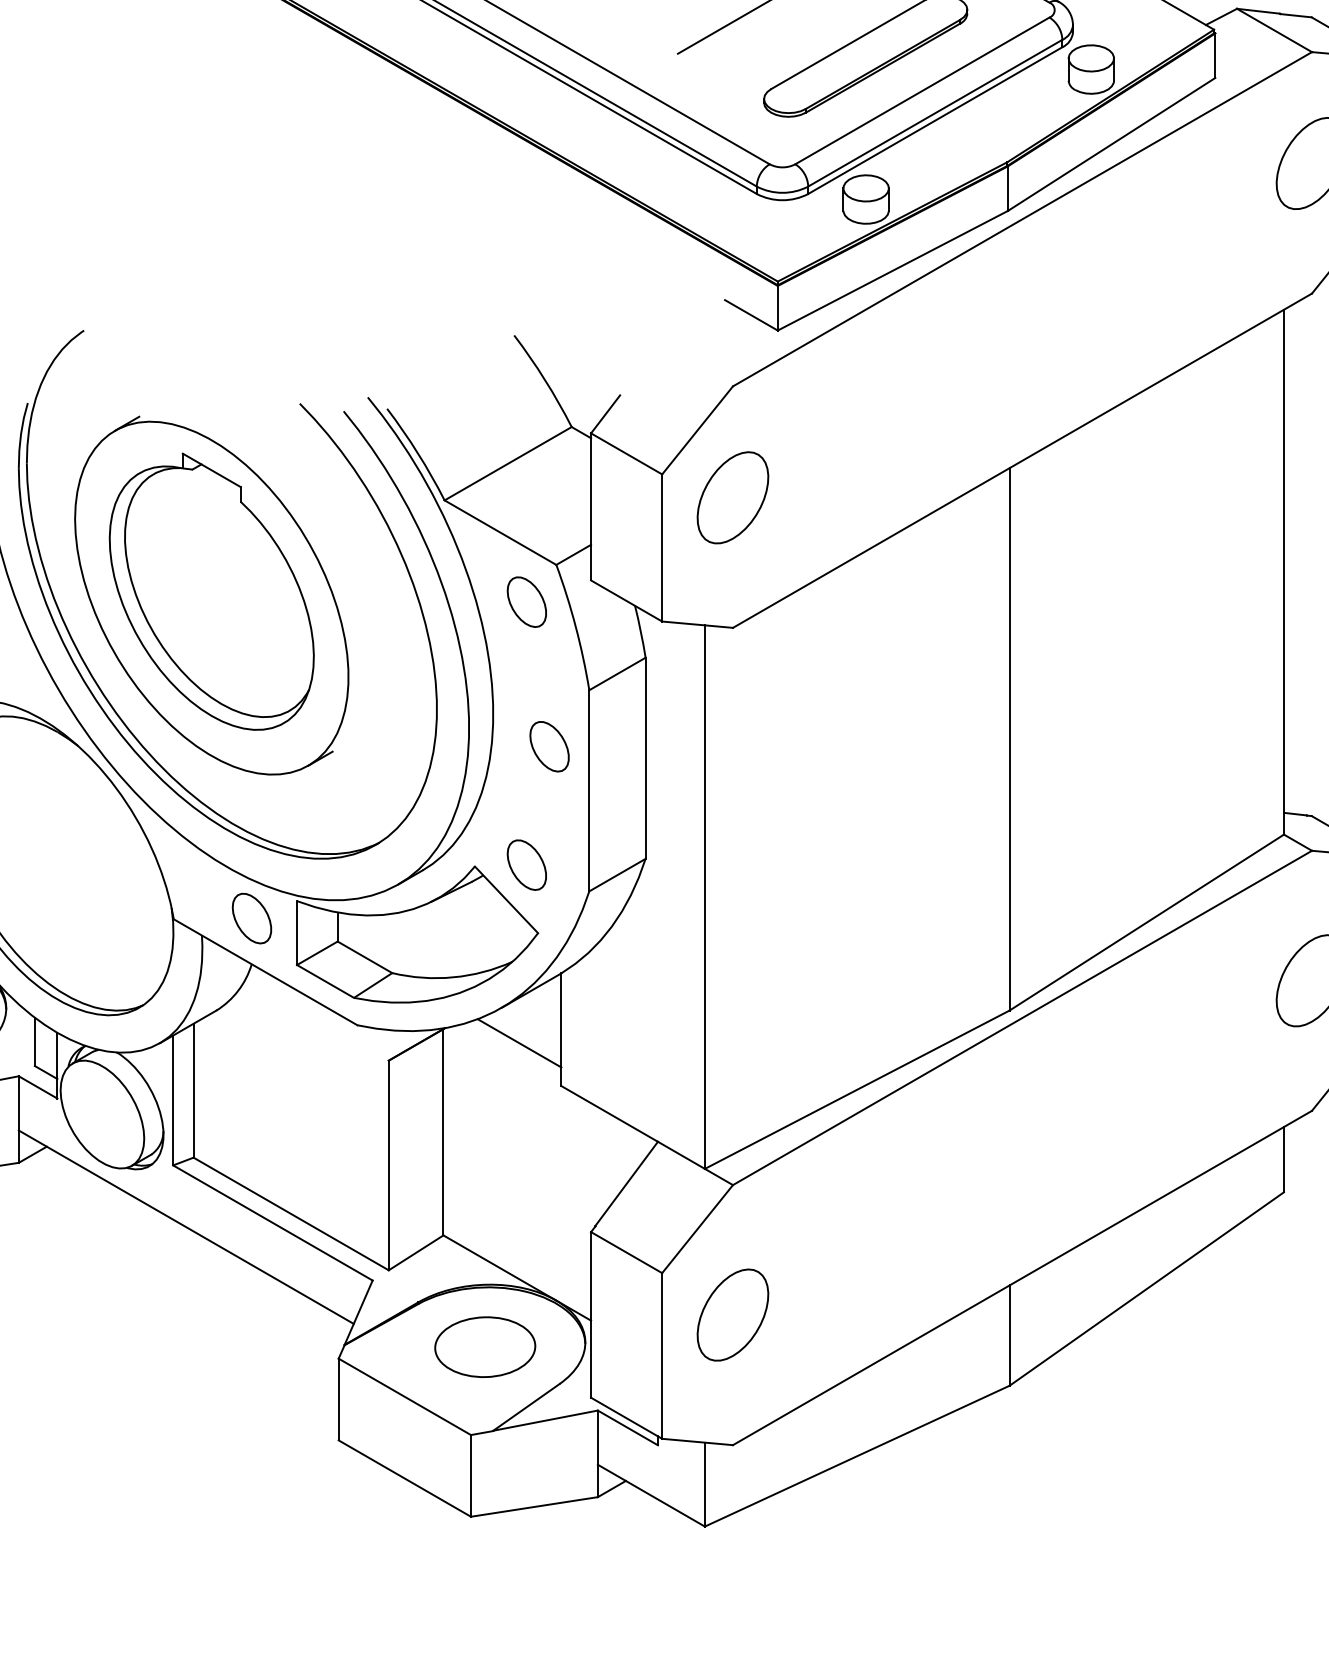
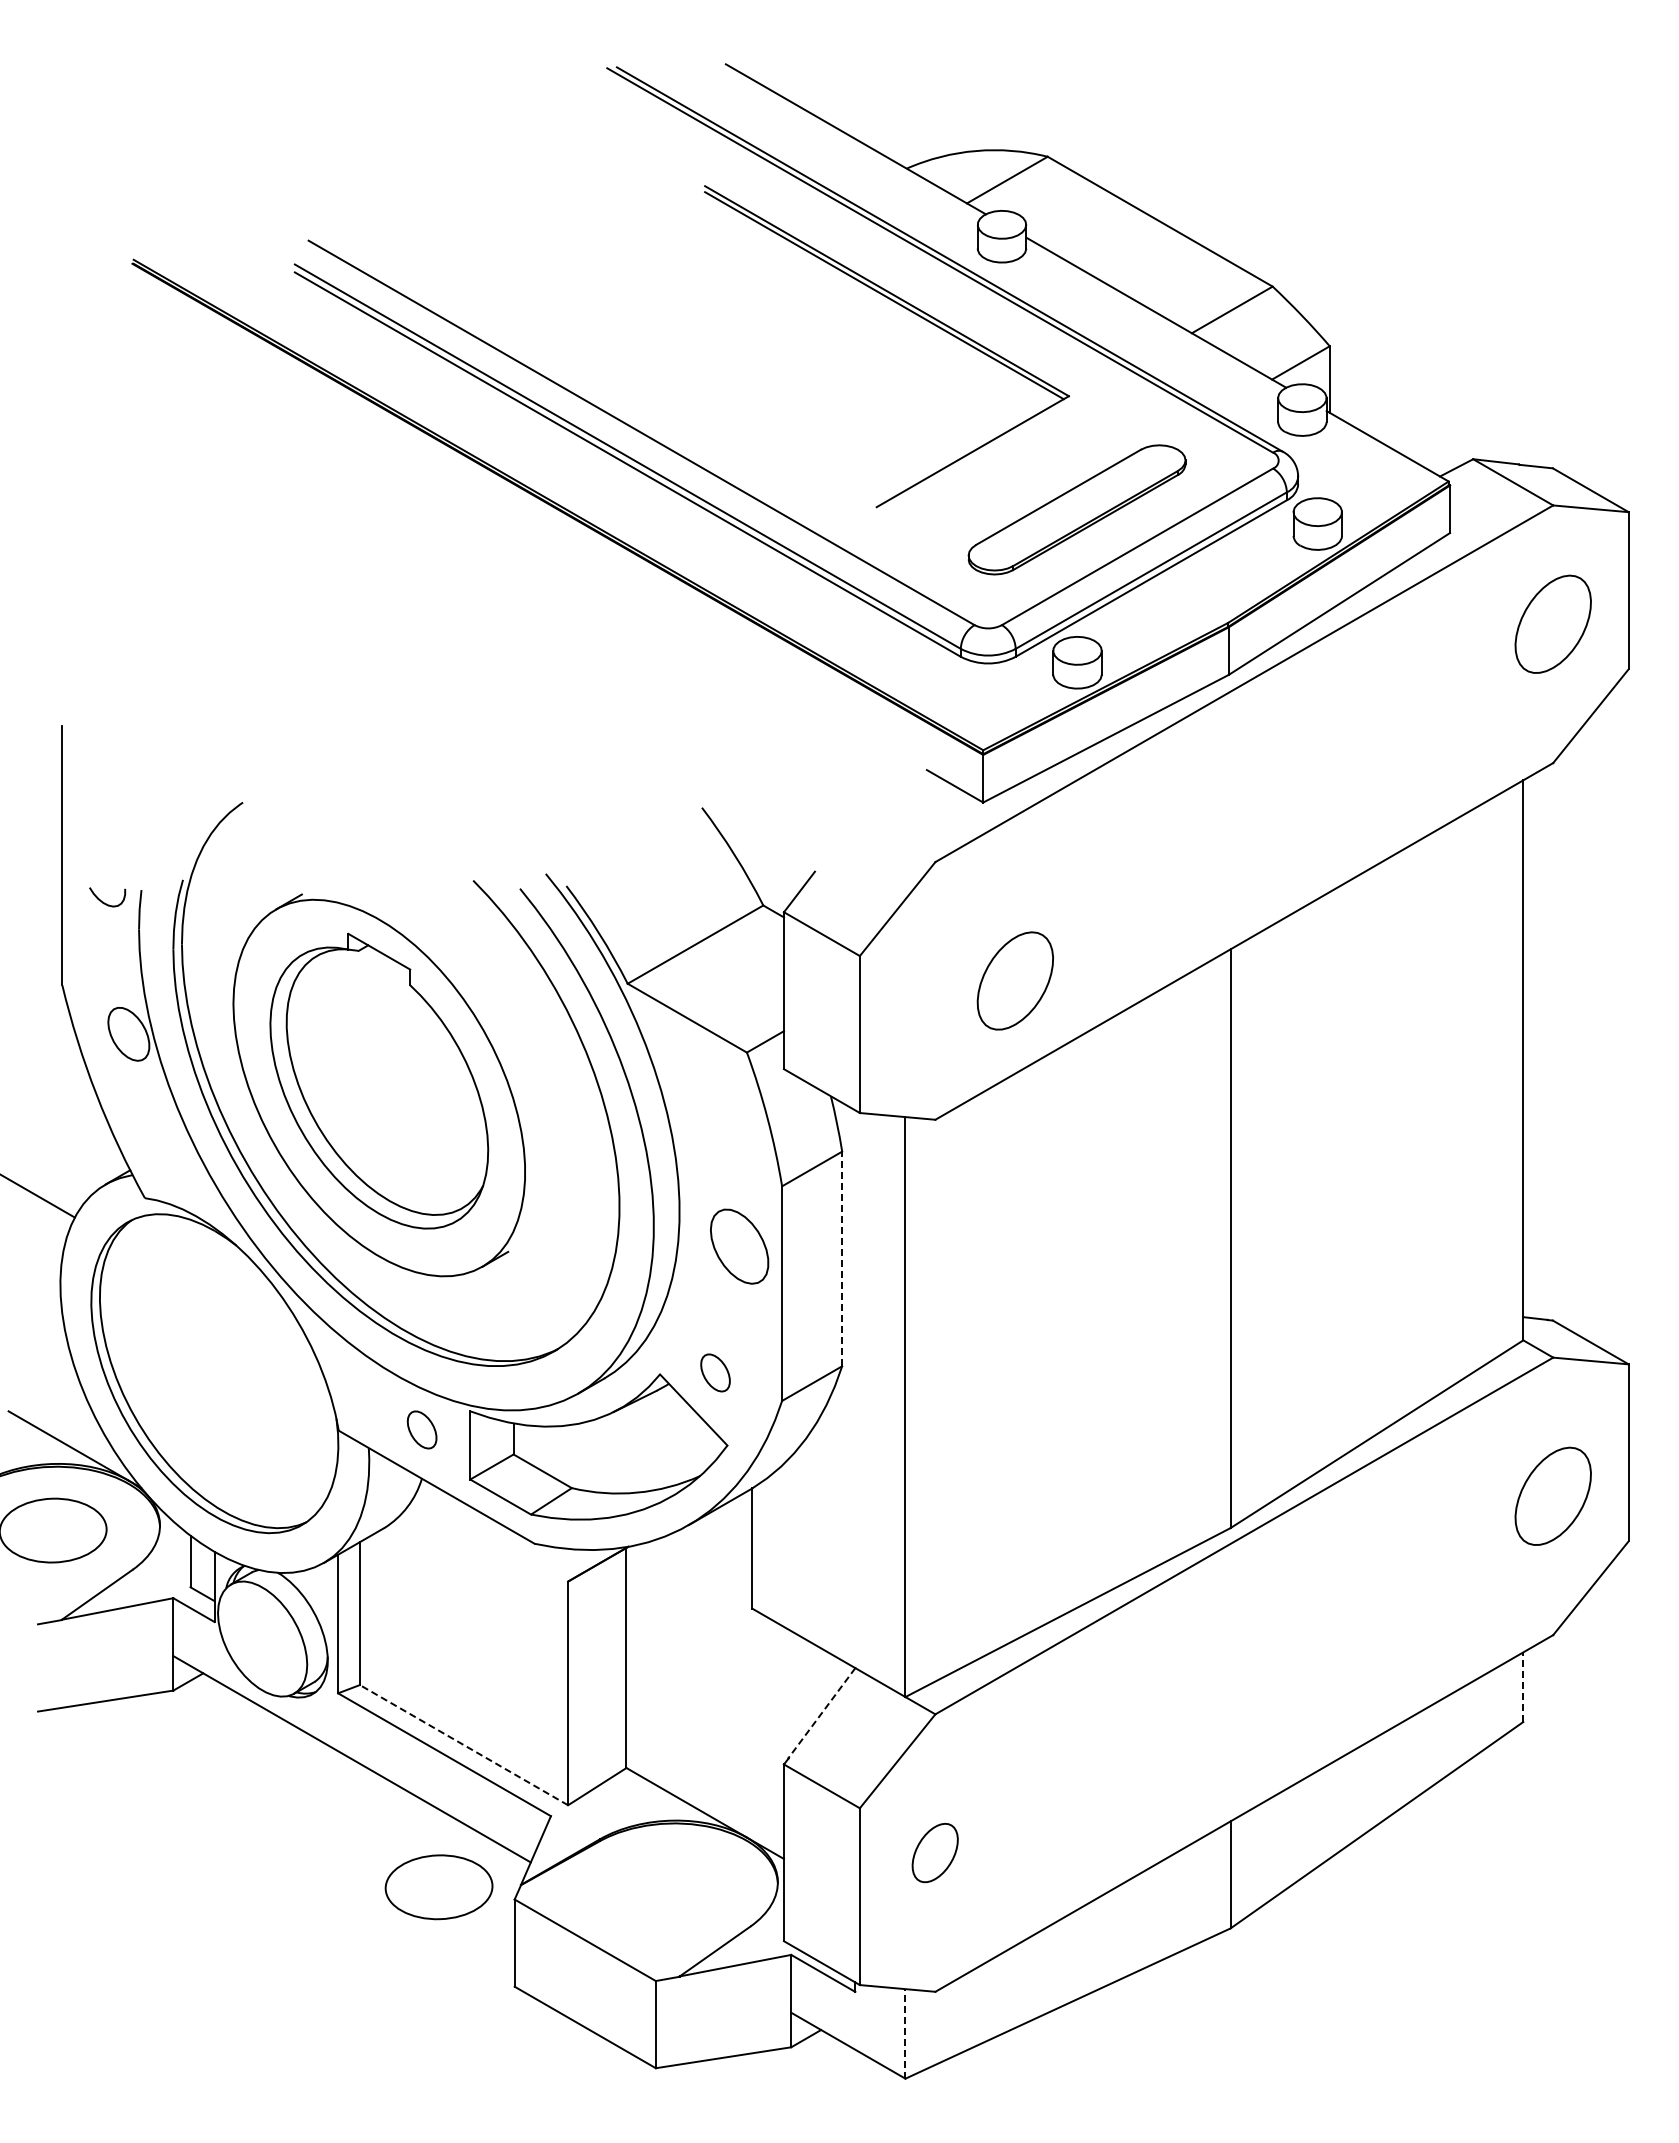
part: (732, 497) -> (1014, 980), moved
part: (526, 602) -> (715, 1092), removed
part: (549, 746) -> (739, 1246), size x1.4
line: (645, 757) -> (842, 1258), solid -> dashed
part: (526, 864) -> (715, 1372), size x0.7
part: (251, 918) -> (421, 1429), size x0.7
line: (519, 1042) -> (707, 1562), removed
line: (1284, 1159) -> (1523, 1687), solid -> dashed
line: (626, 1184) -> (821, 1713), solid -> dashed
line: (290, 1213) -> (463, 1744), solid -> dashed
part: (732, 1314) -> (934, 1852), size x0.6
part: (484, 1347) -> (438, 1887), moved
line: (704, 1484) -> (905, 2033), solid -> dashed

